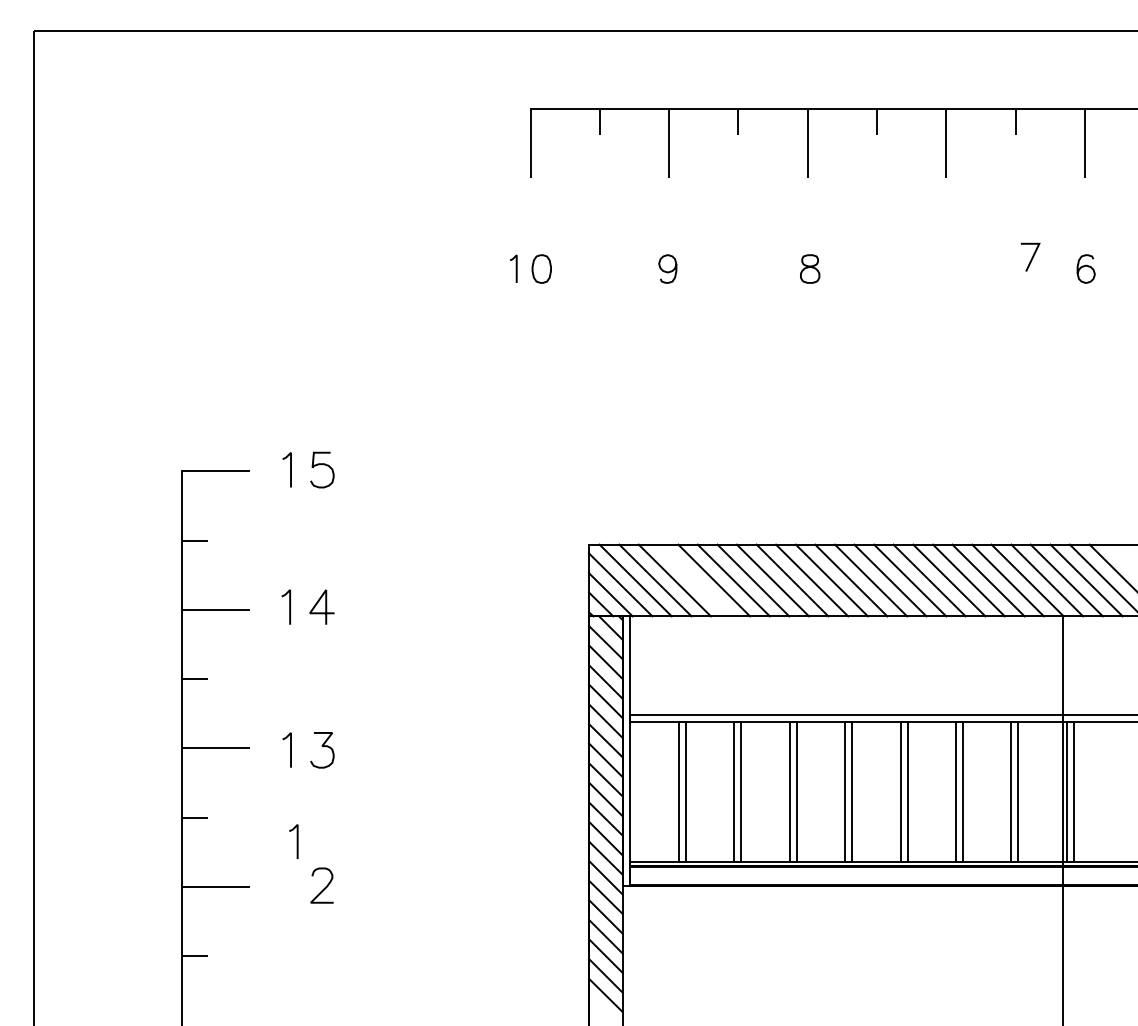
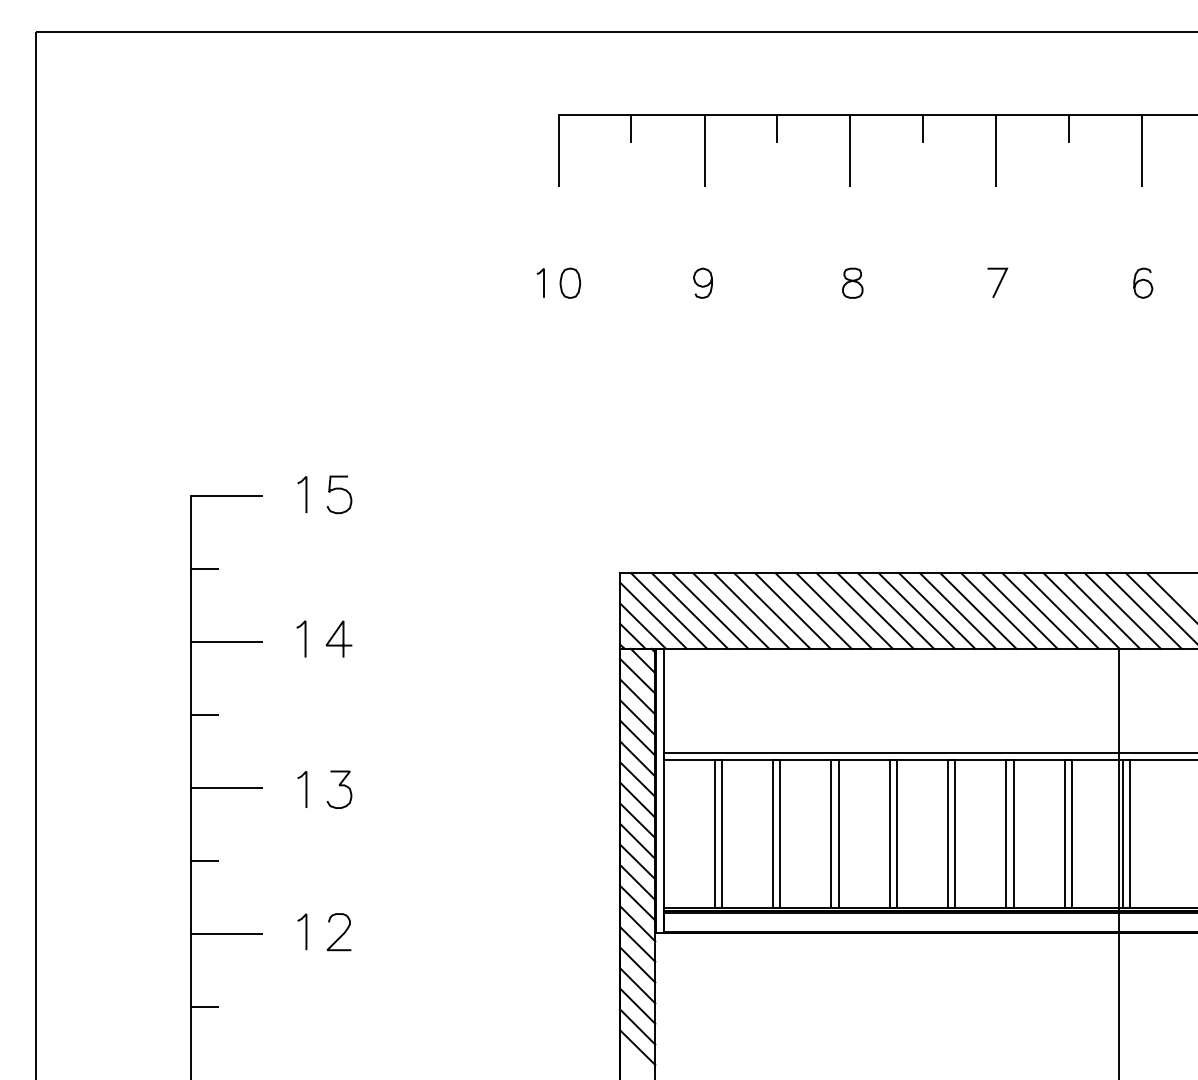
line: (1031, 257) -> (998, 283), moved
line: (694, 579) -> (731, 610), added
line: (296, 841) -> (305, 931), moved

